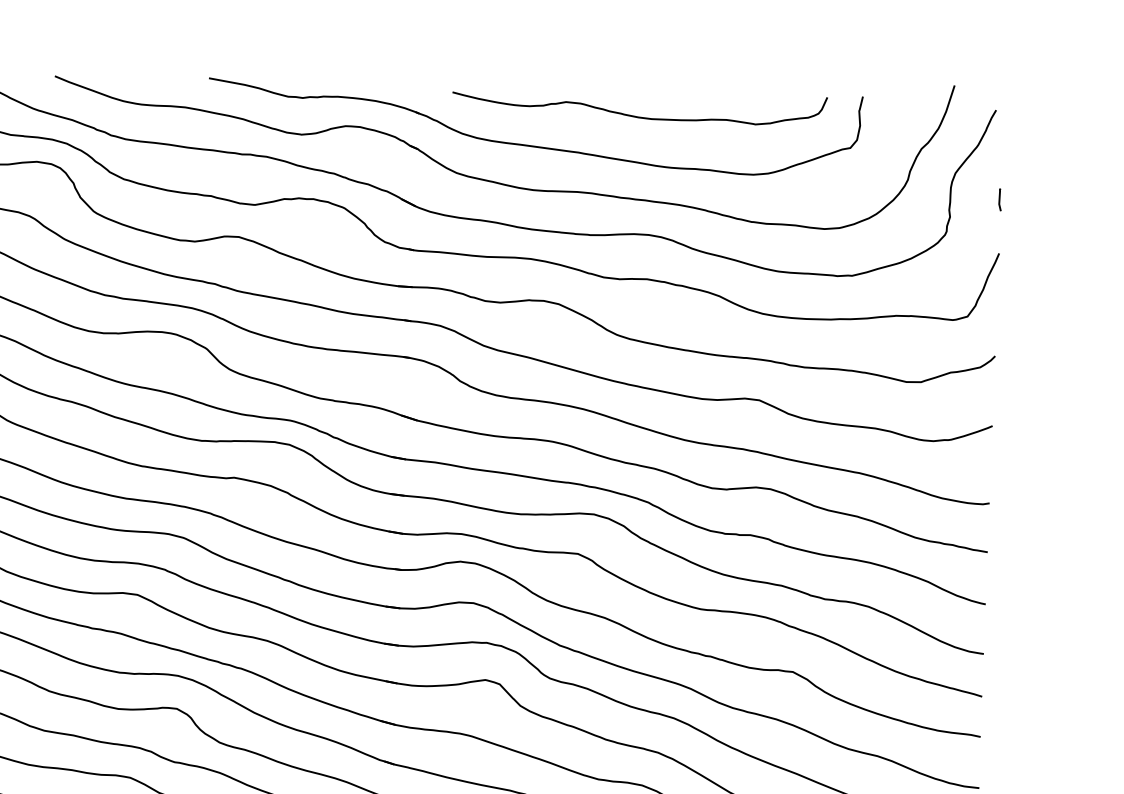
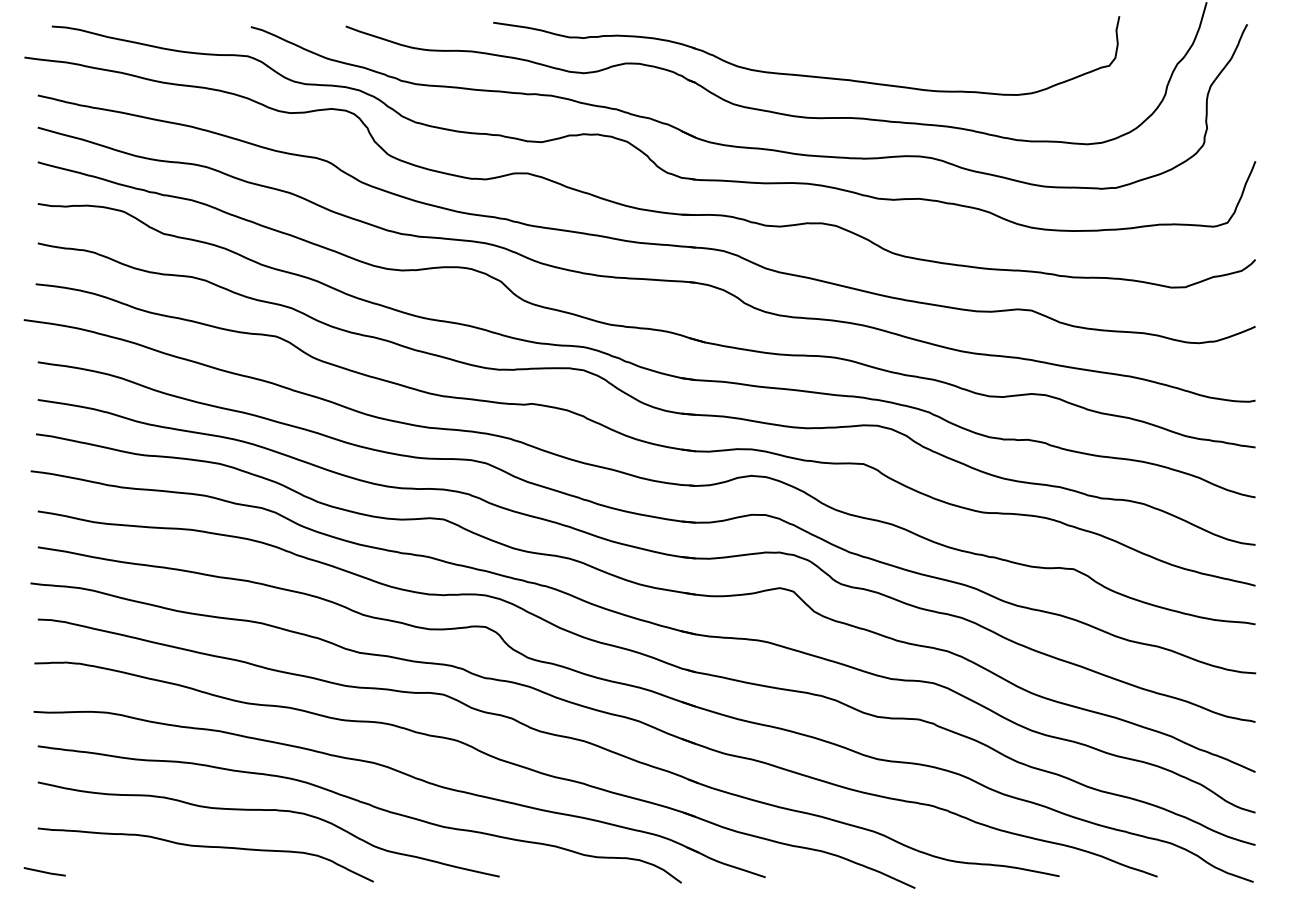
curve: (639, 116) -> (906, 43), removed
line: (1000, 199) -> (1254, 109), removed

